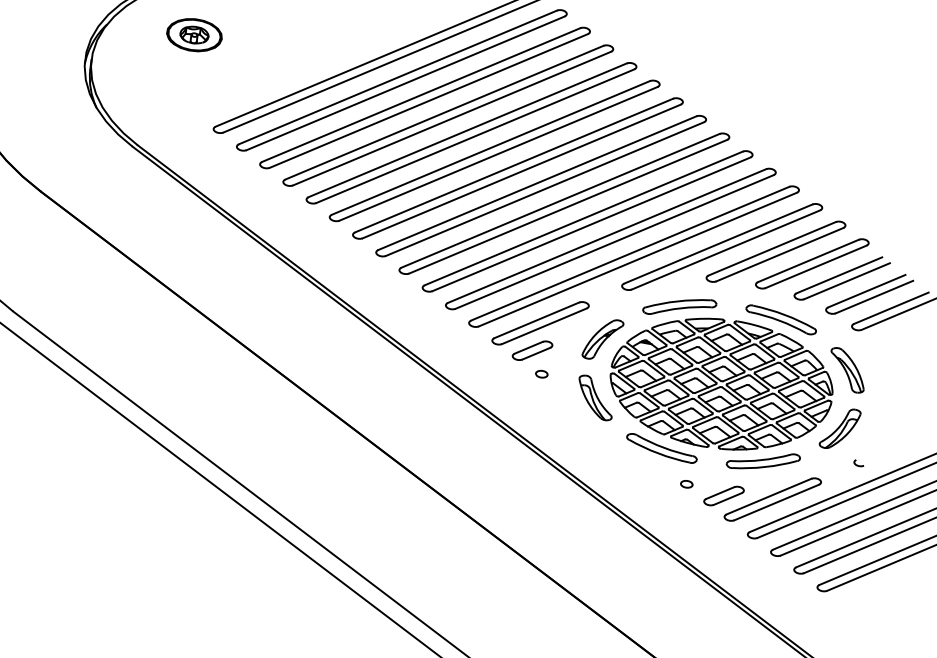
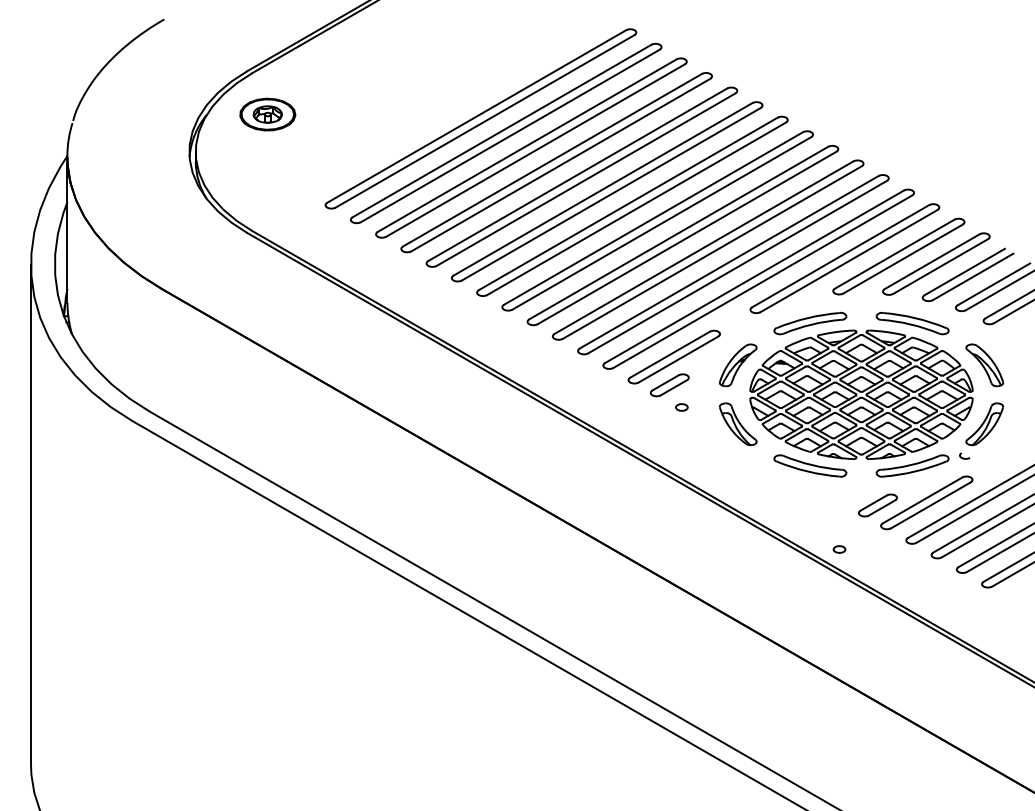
part: (194, 35) -> (267, 114), moved
curve: (858, 464) -> (964, 457), moved
part: (686, 484) -> (839, 549), moved

